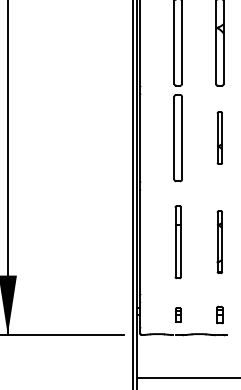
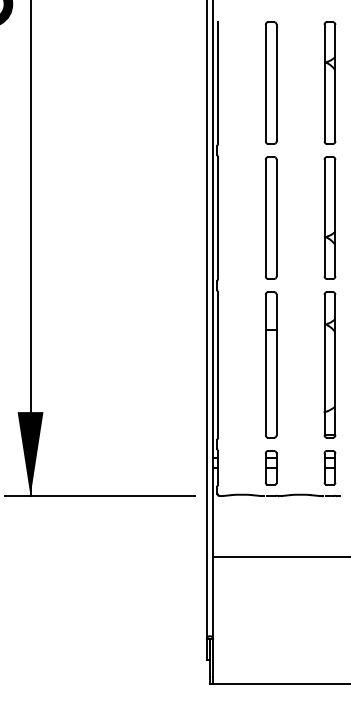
part: (219, 137) -> (329, 217), size x1.67
part: (177, 241) -> (270, 364), size x1.43
part: (219, 241) -> (329, 364), size x1.67
part: (178, 314) -> (271, 467), size x1.67
part: (219, 314) -> (329, 467), size x1.43

